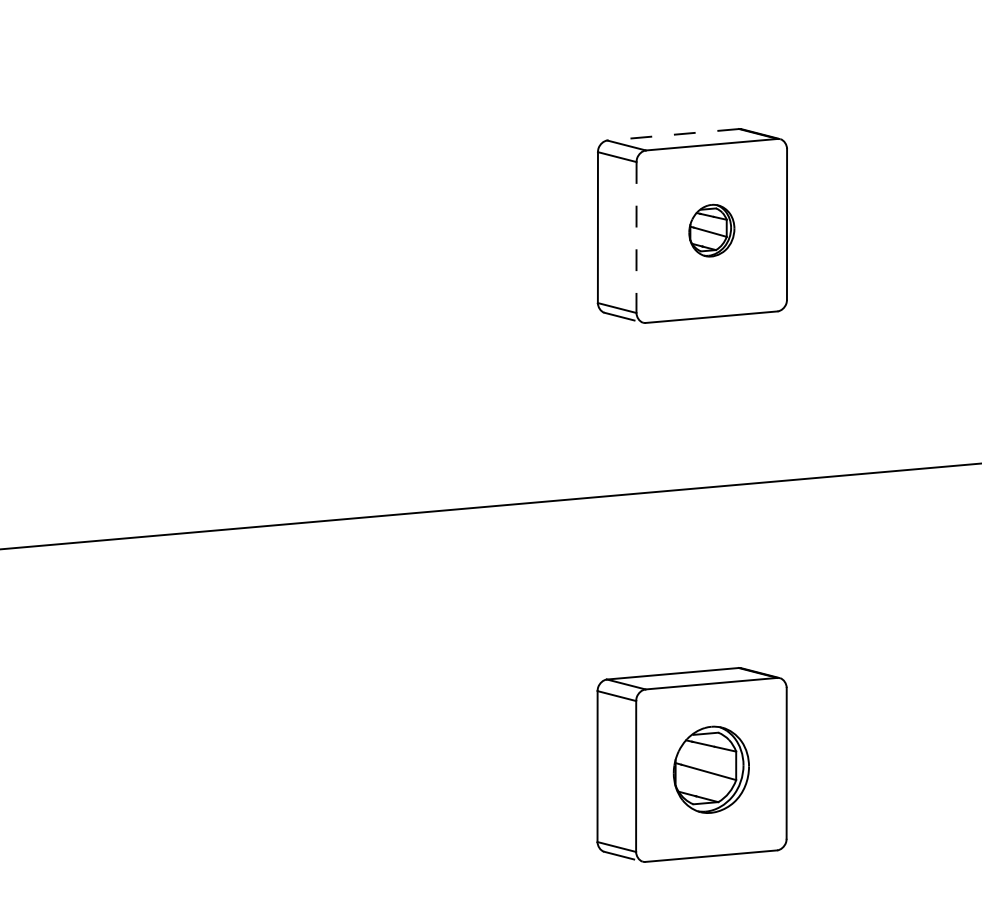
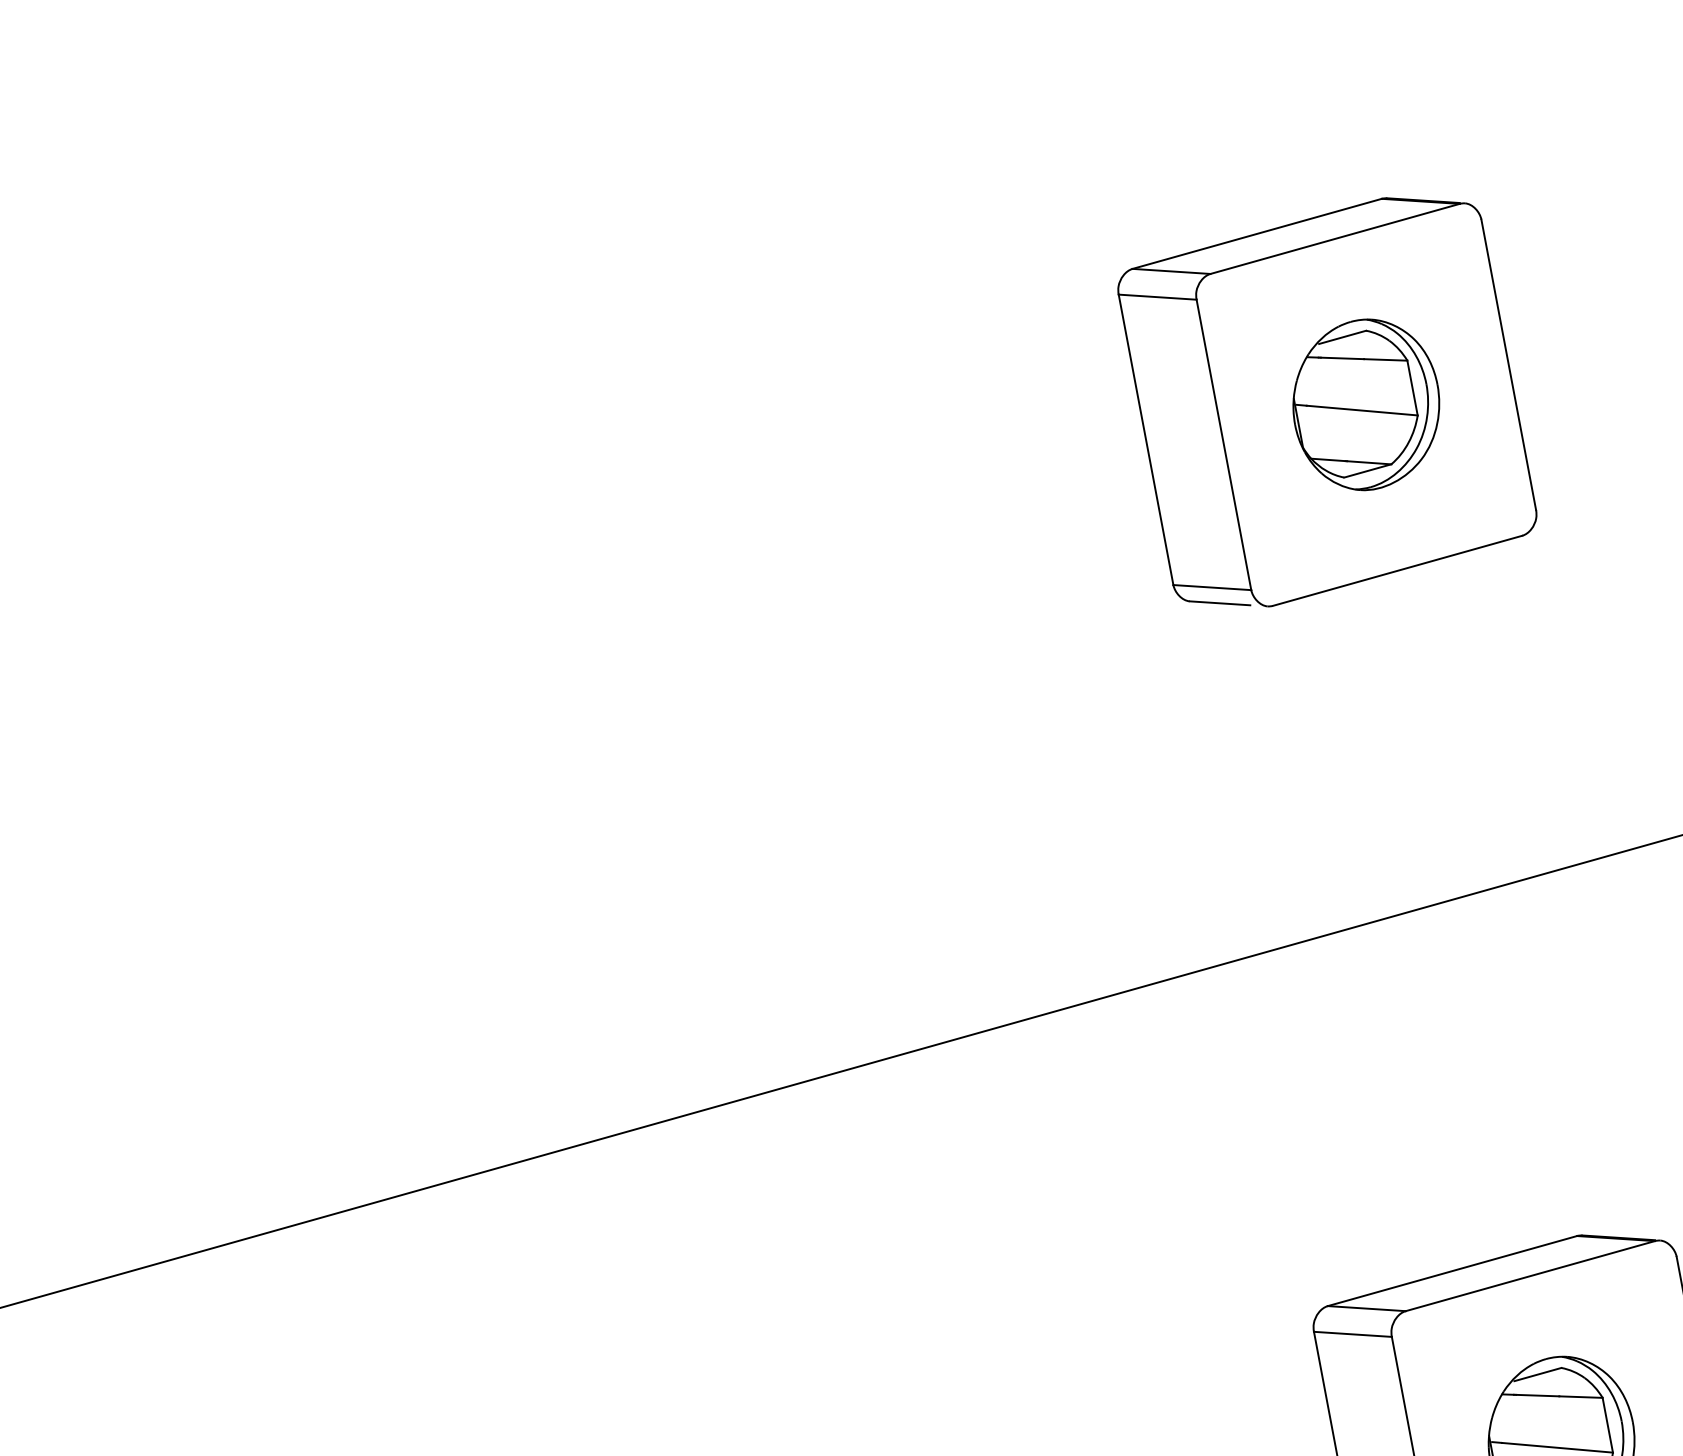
line: (672, 134) -> (1255, 233), dashed -> solid
part: (711, 230) -> (1365, 404), size x1.67
line: (636, 238) -> (1224, 446), dashed -> solid

